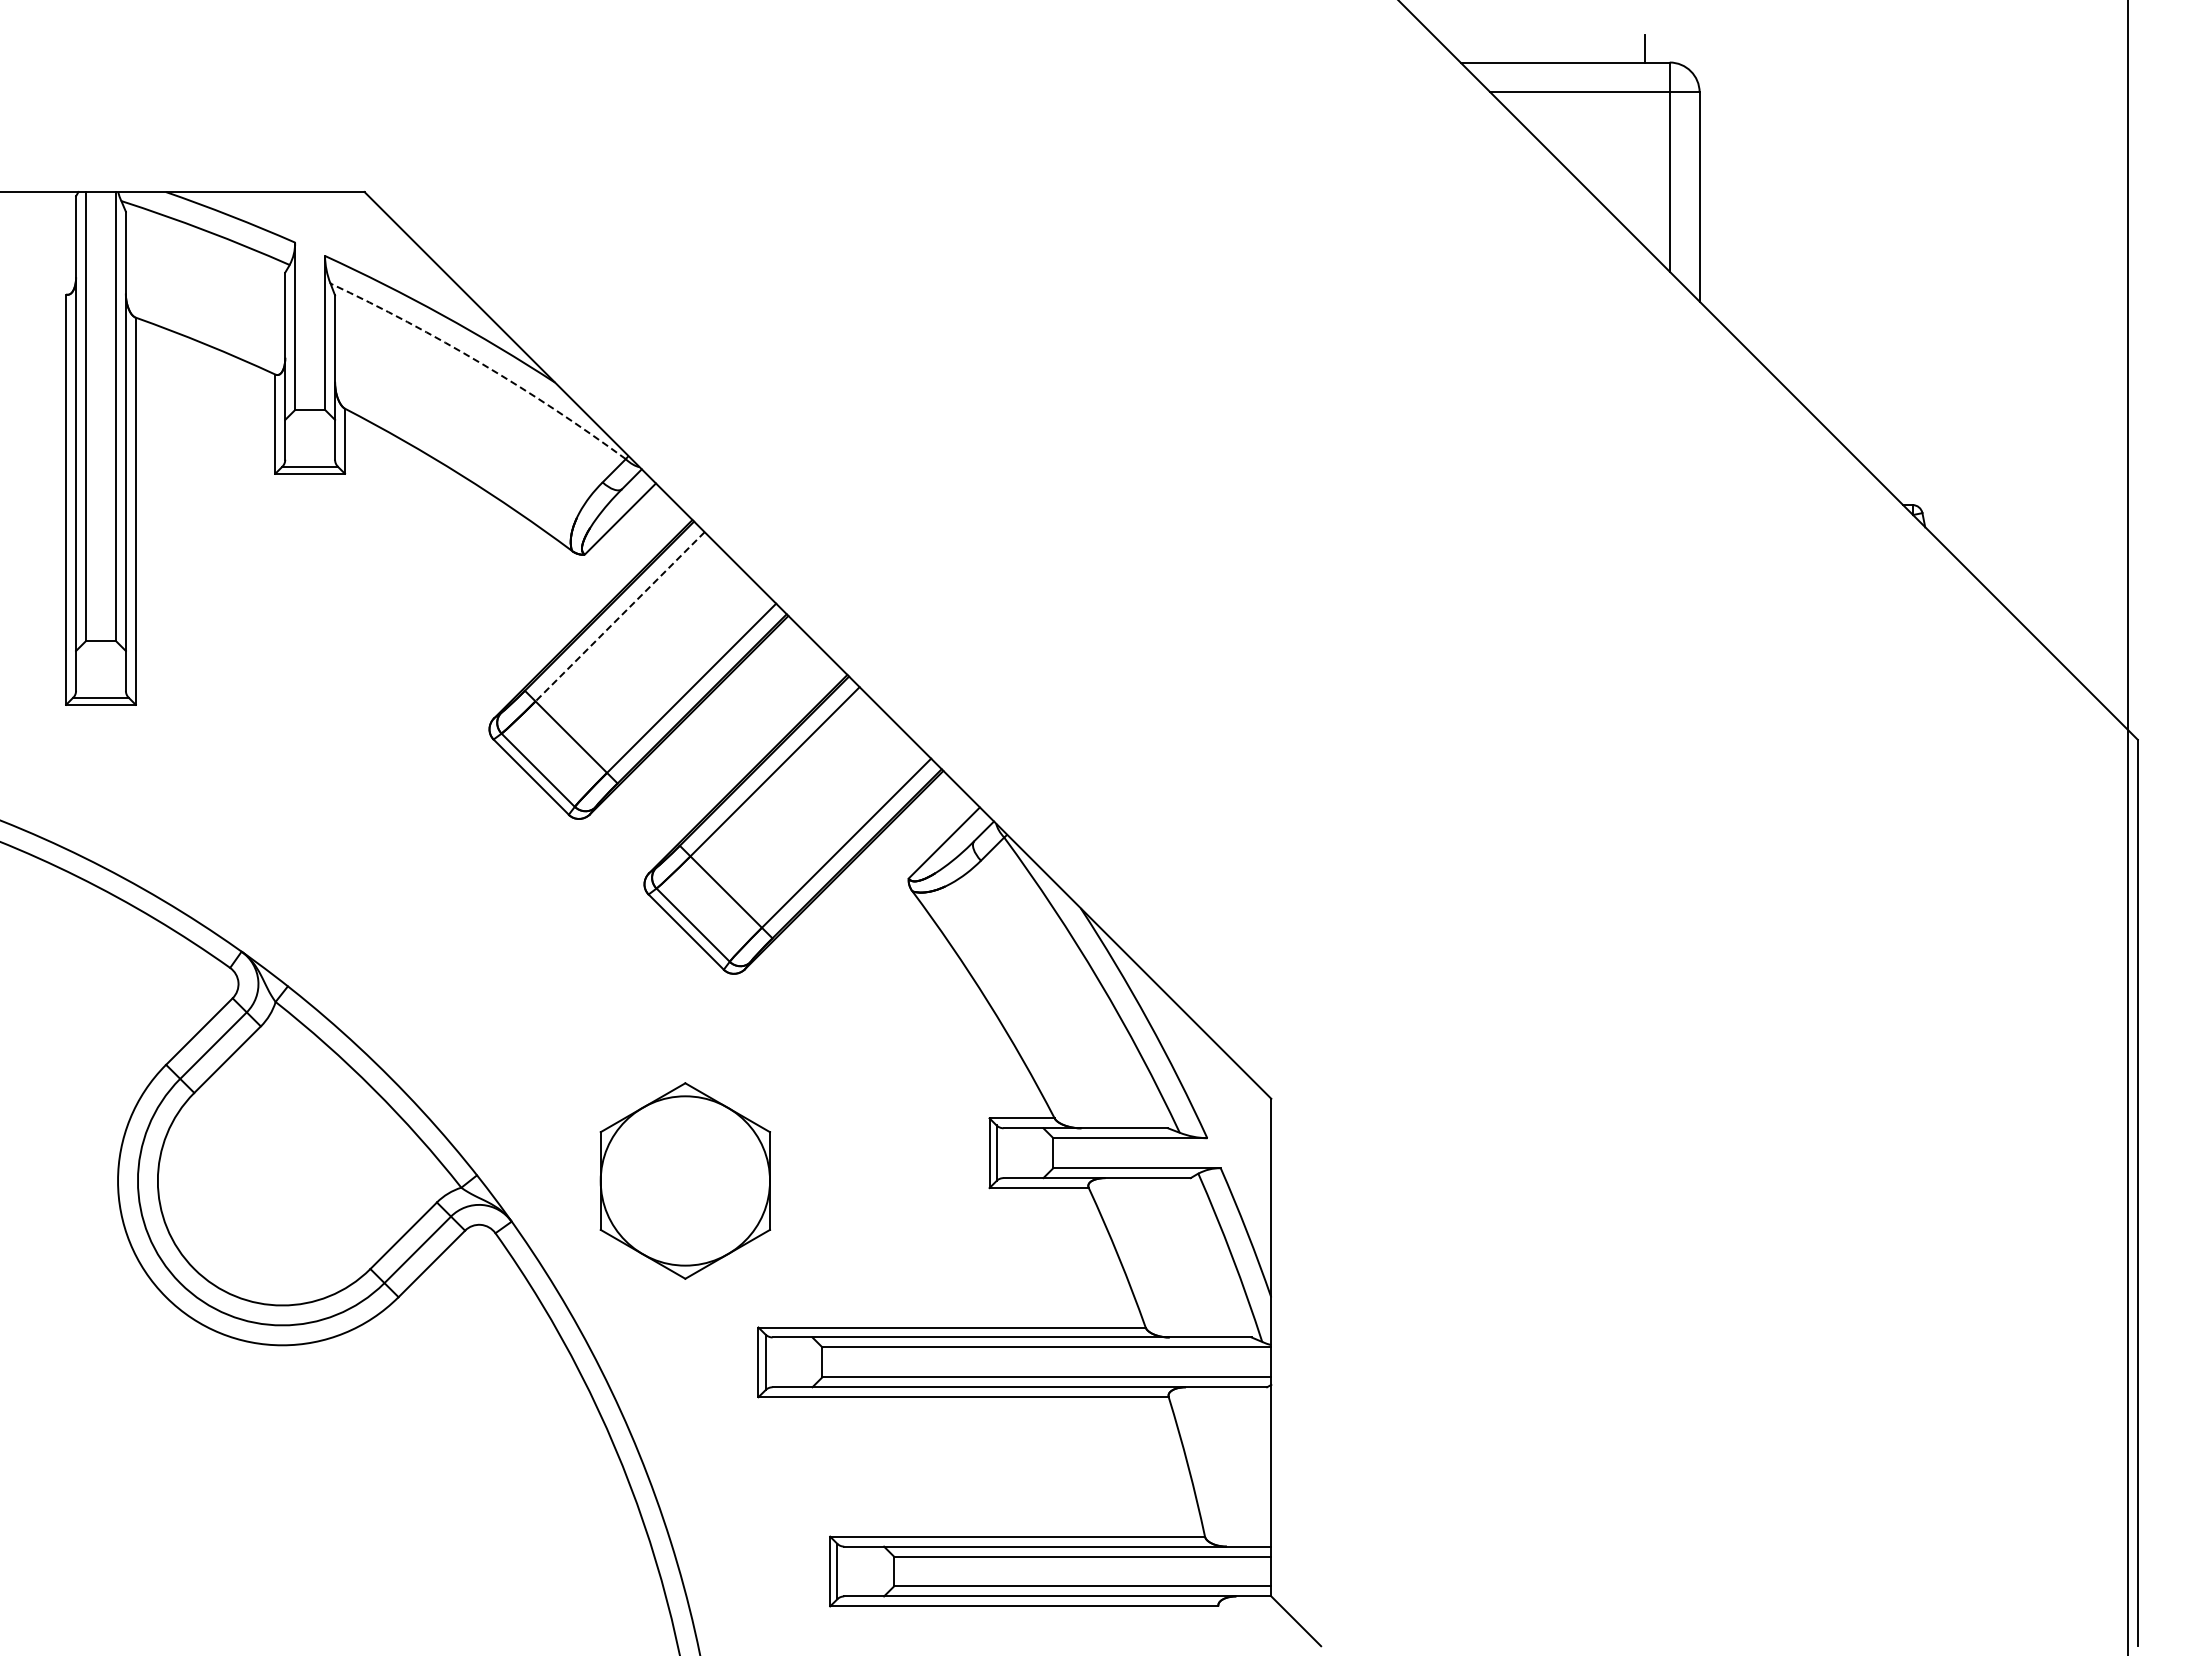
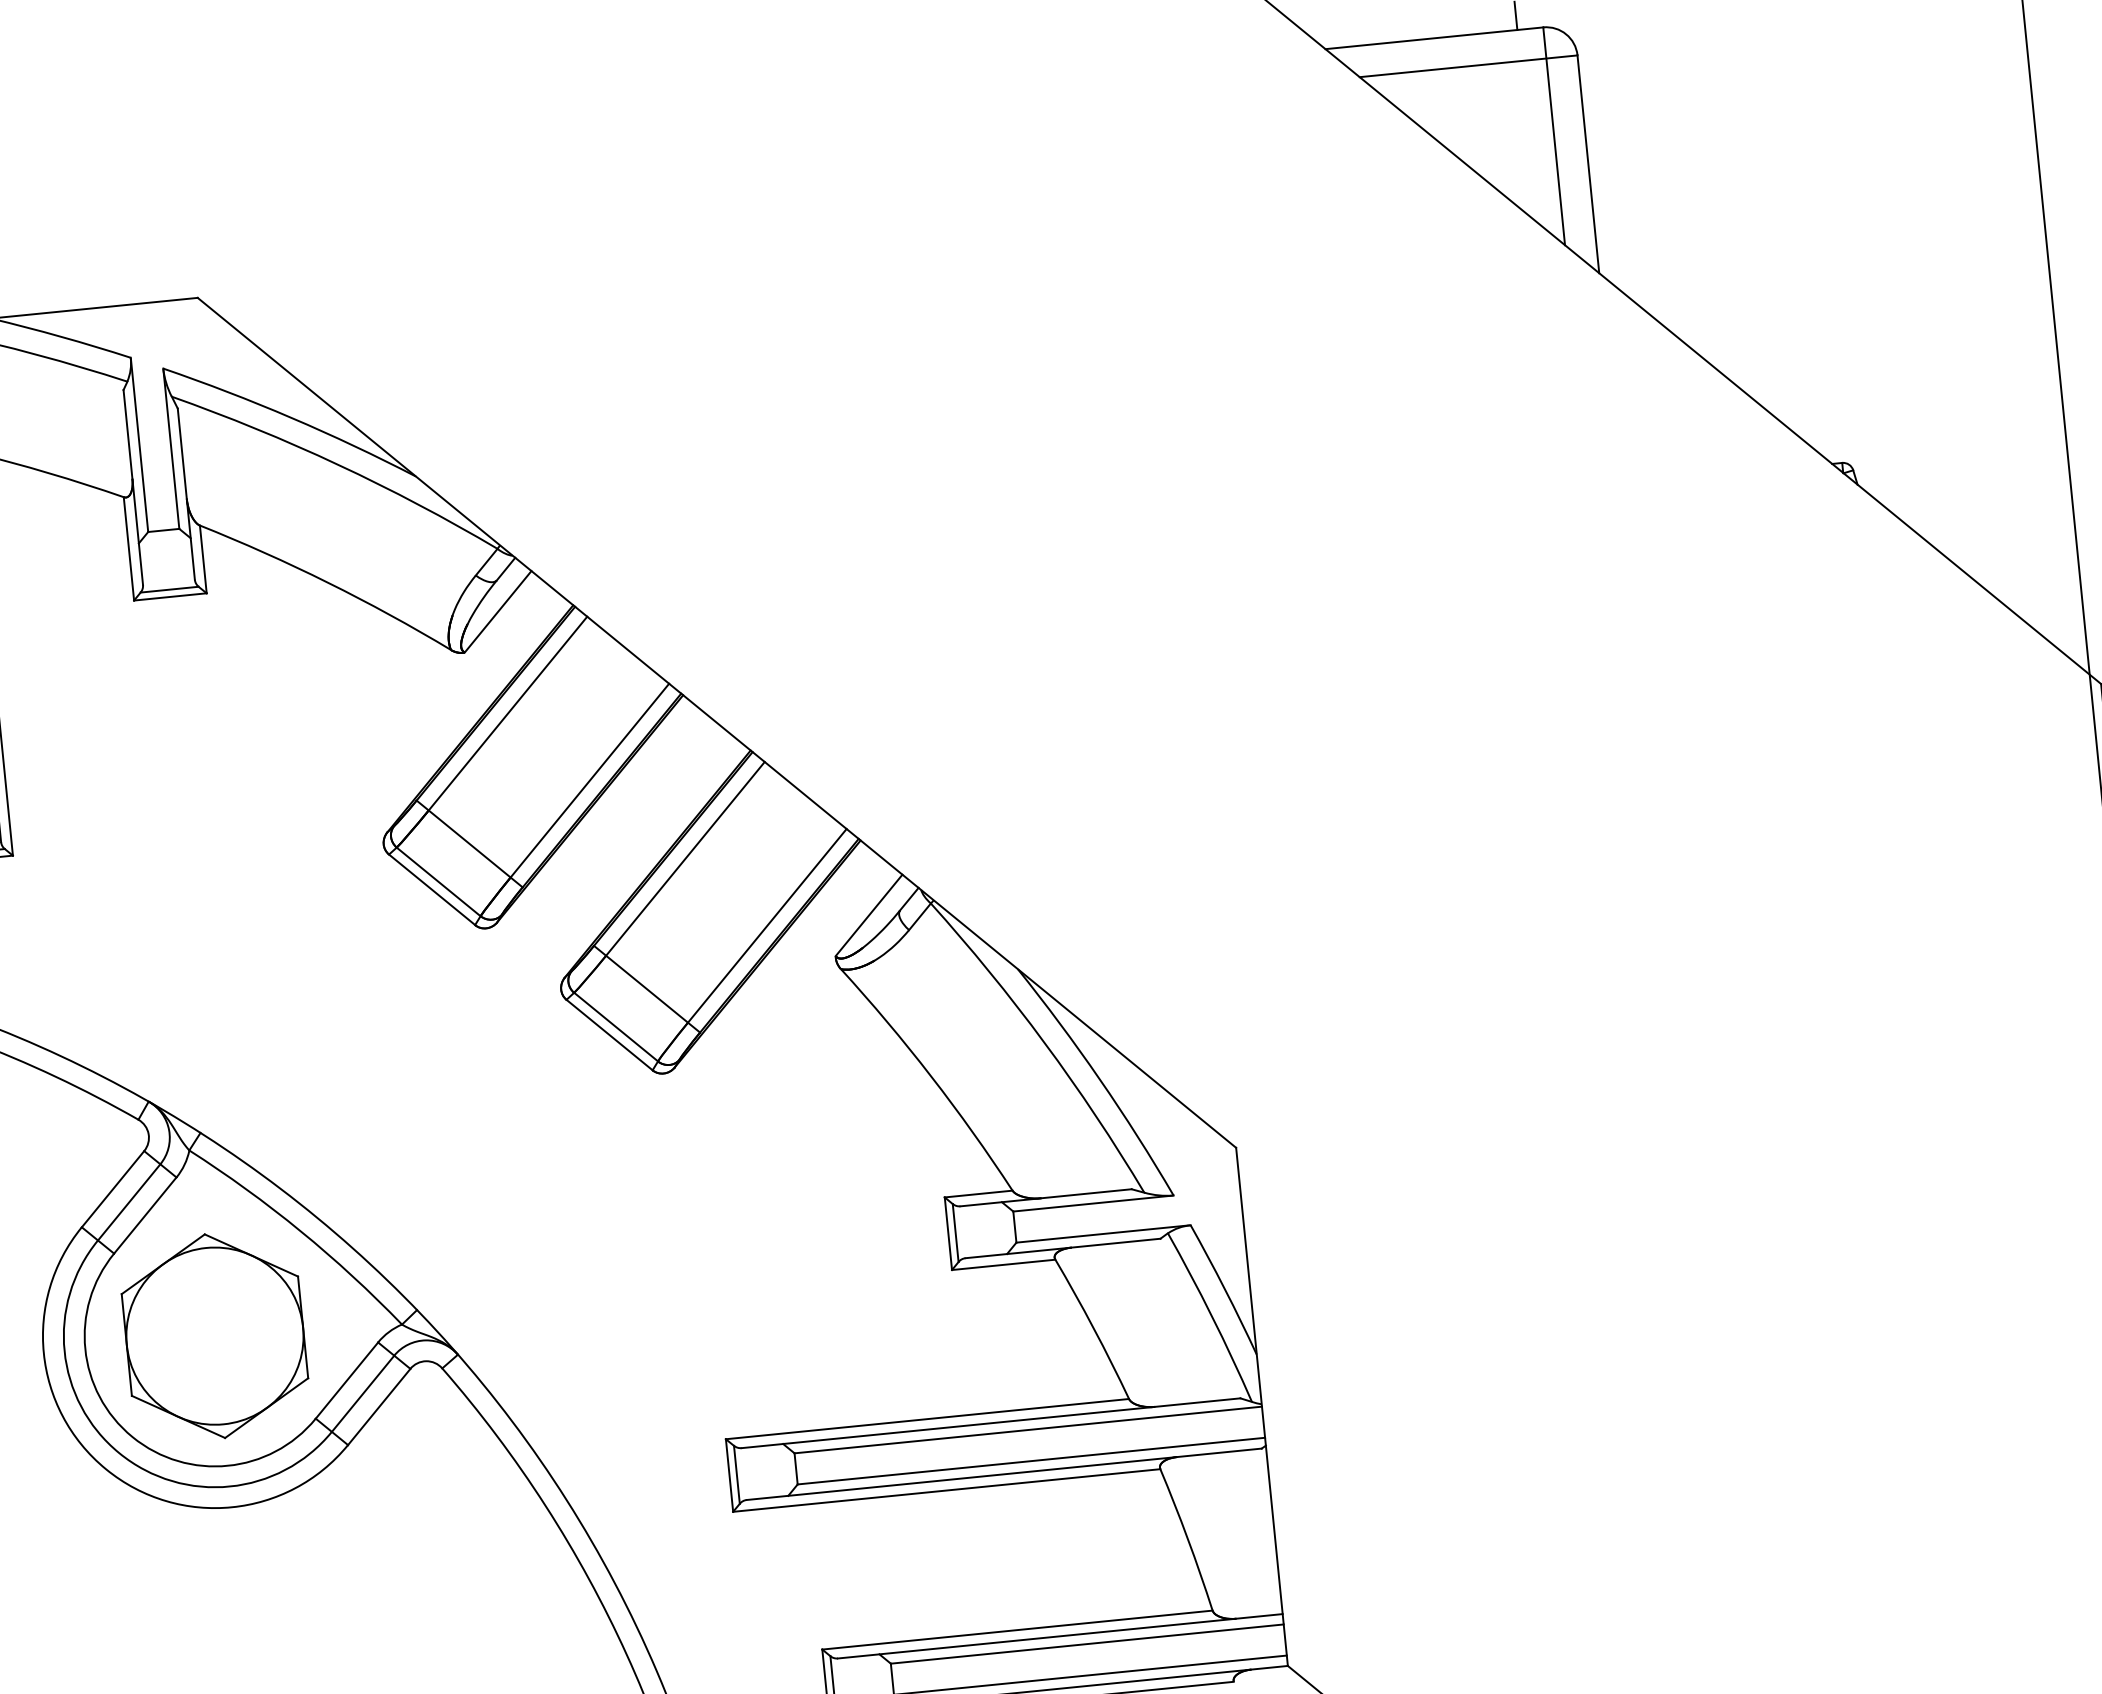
arc: (482, 364) -> (338, 465), dashed -> solid
line: (620, 616) -> (508, 713), dashed -> solid
part: (684, 1180) -> (213, 1335), moved

